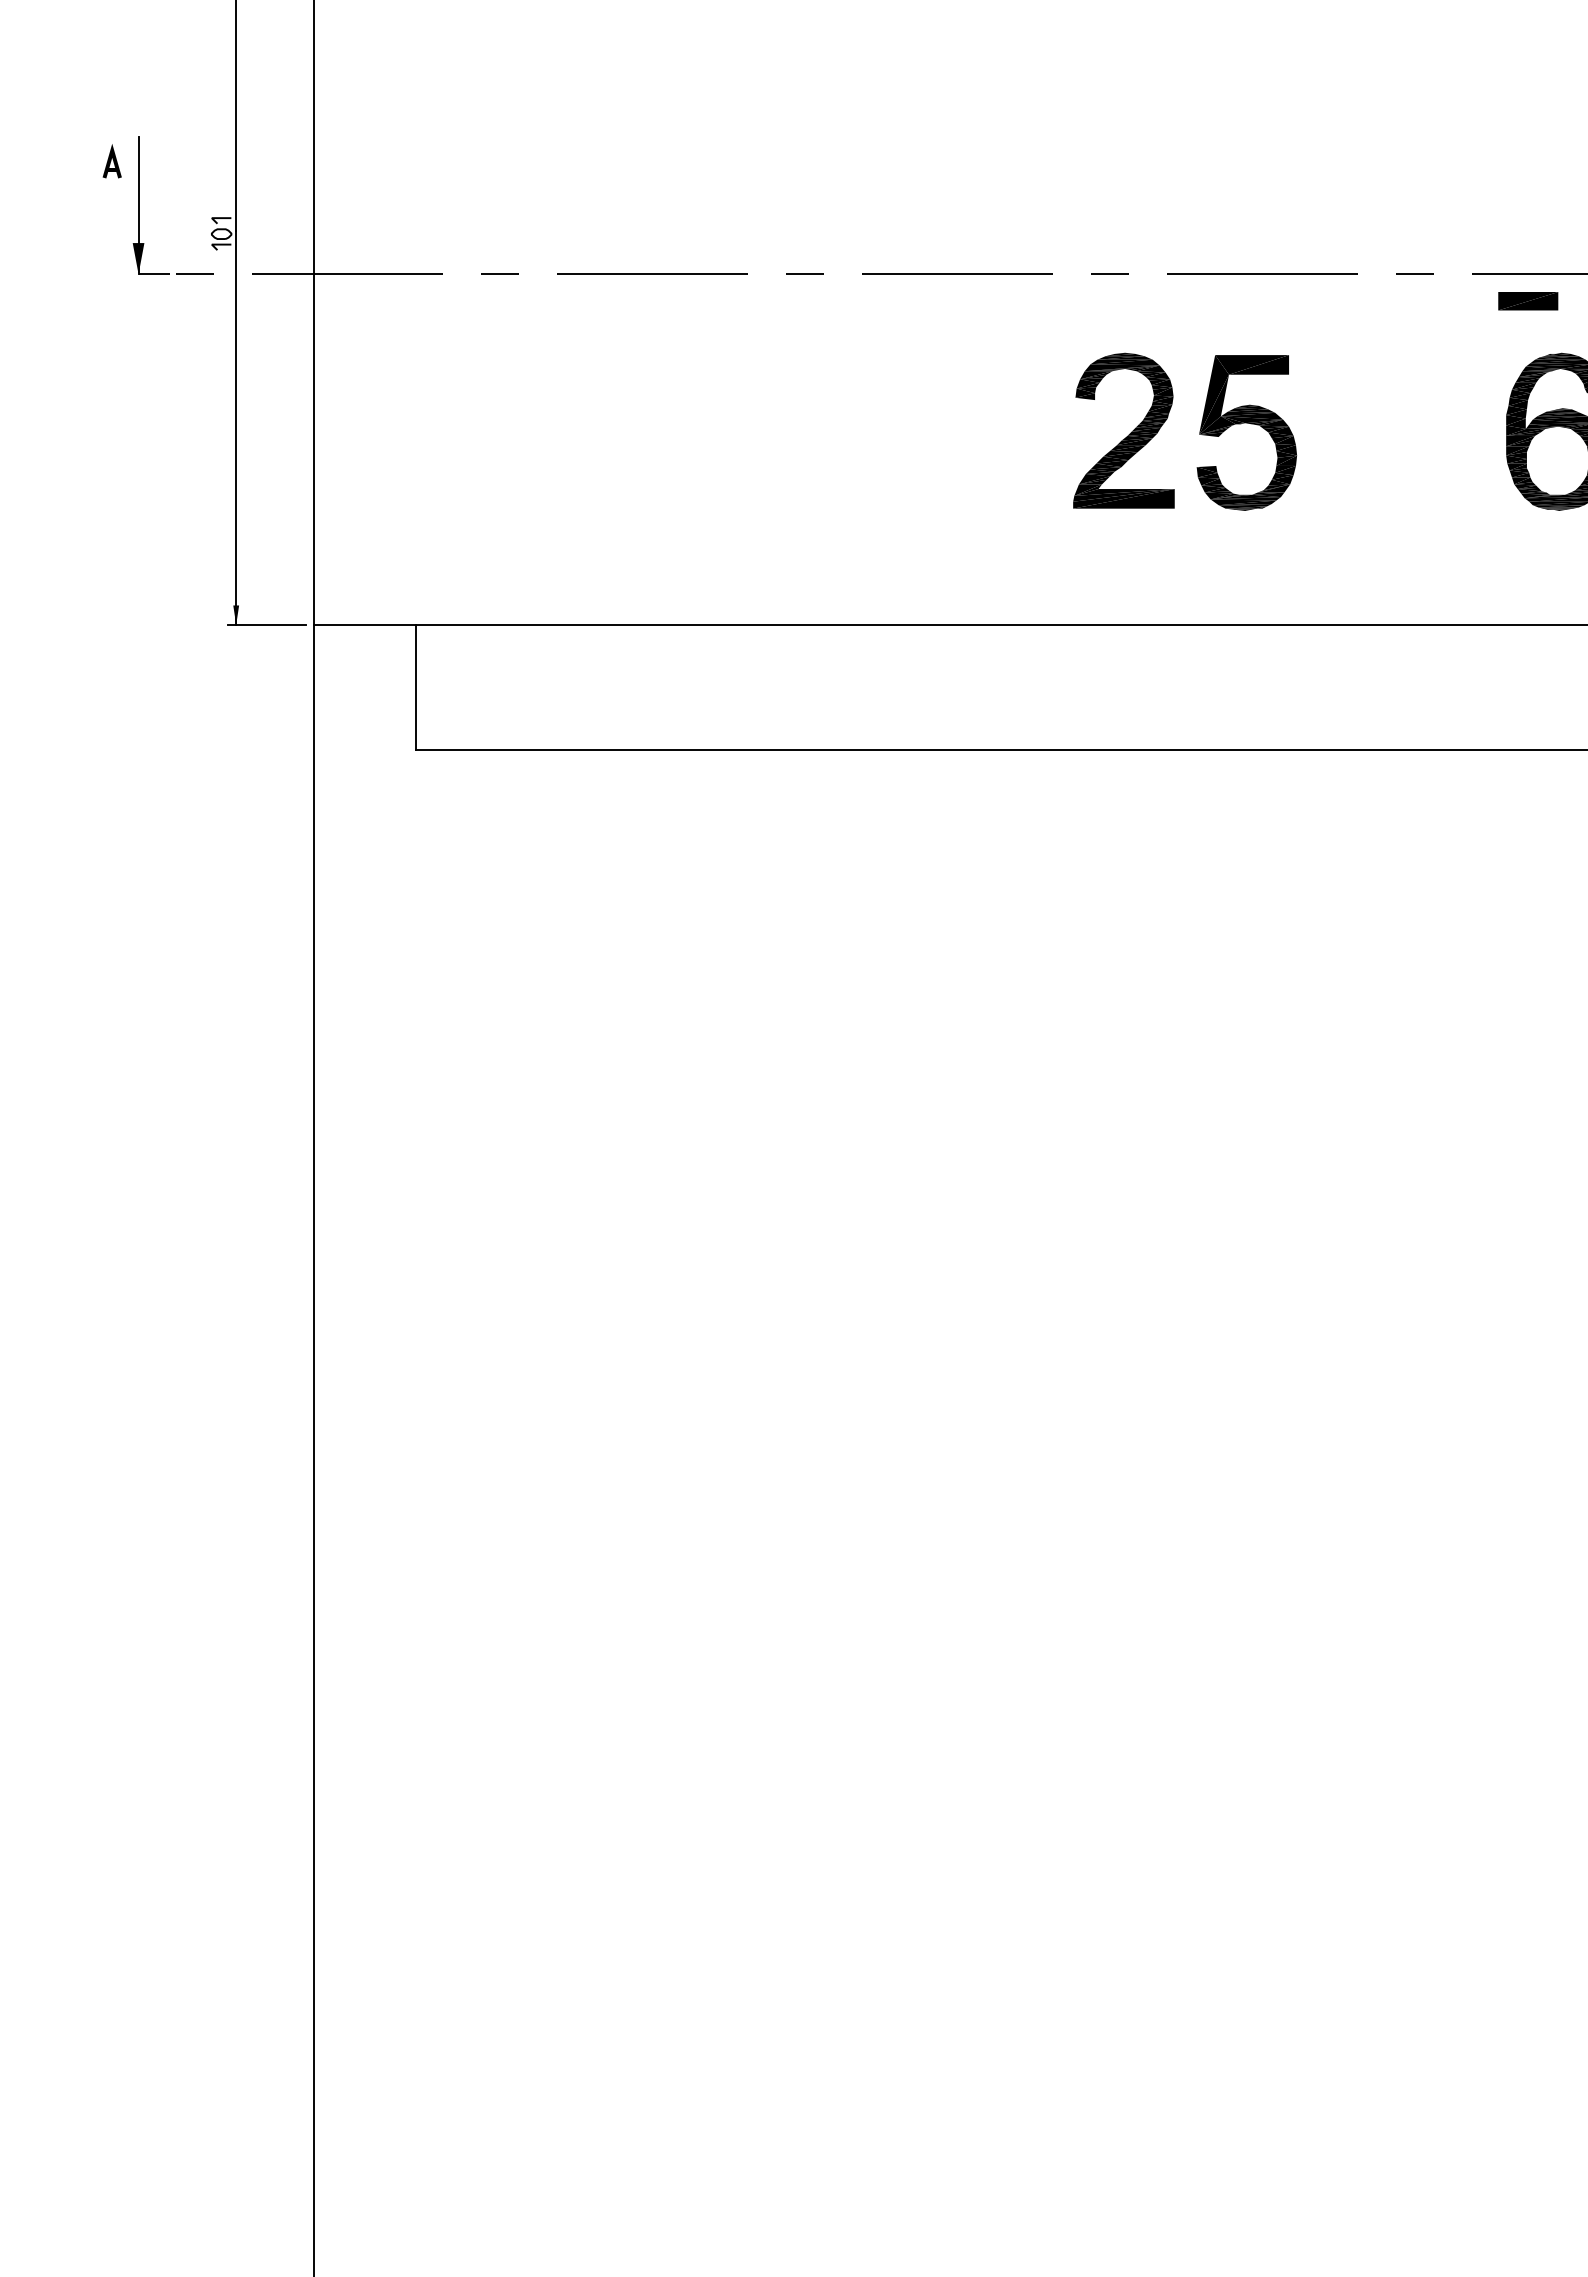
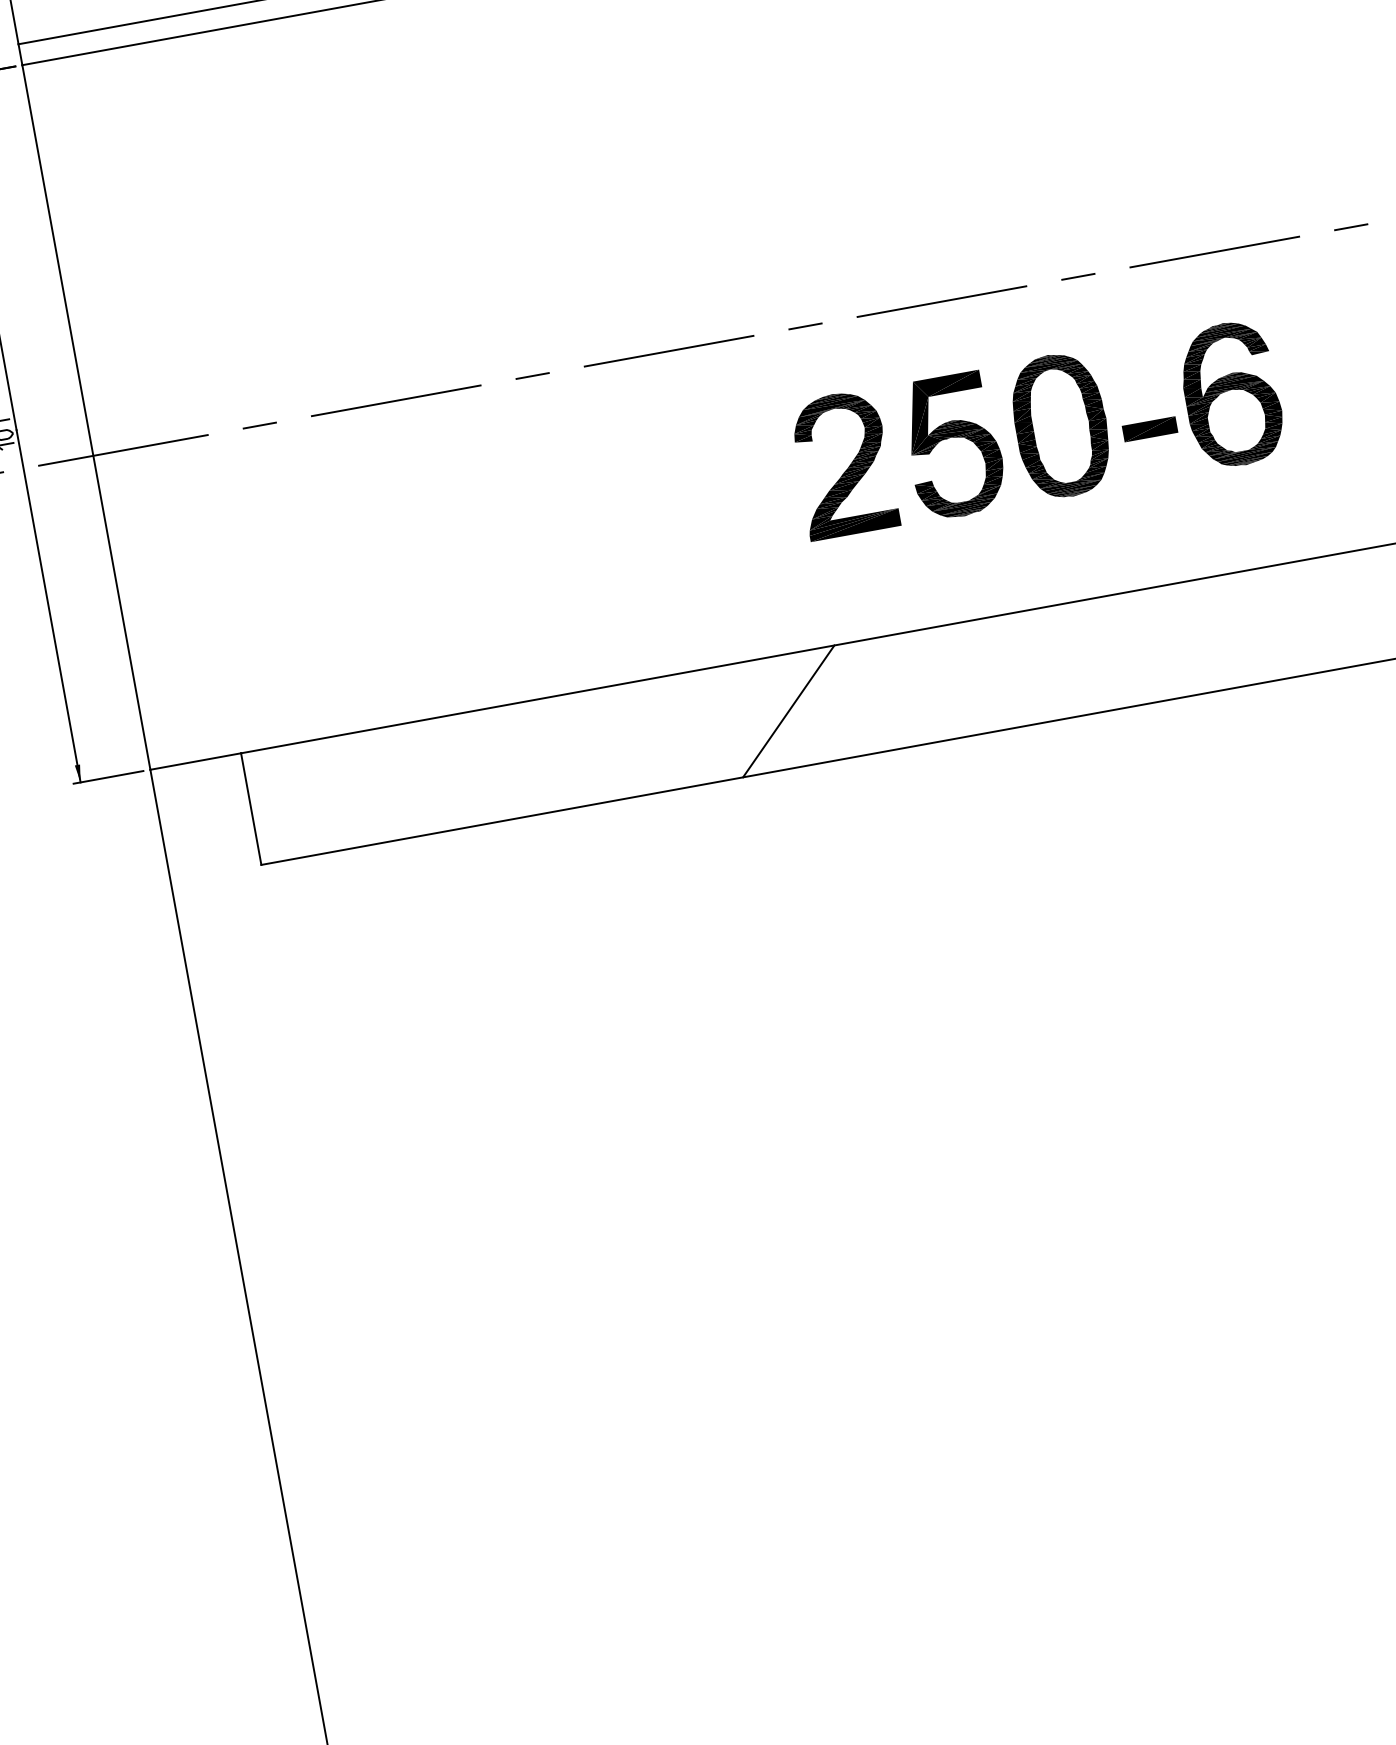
part: (1528, 301) -> (1150, 429), moved
part: (1366, 431) -> (1060, 425), added
line: (1015, 686) -> (788, 710), added

